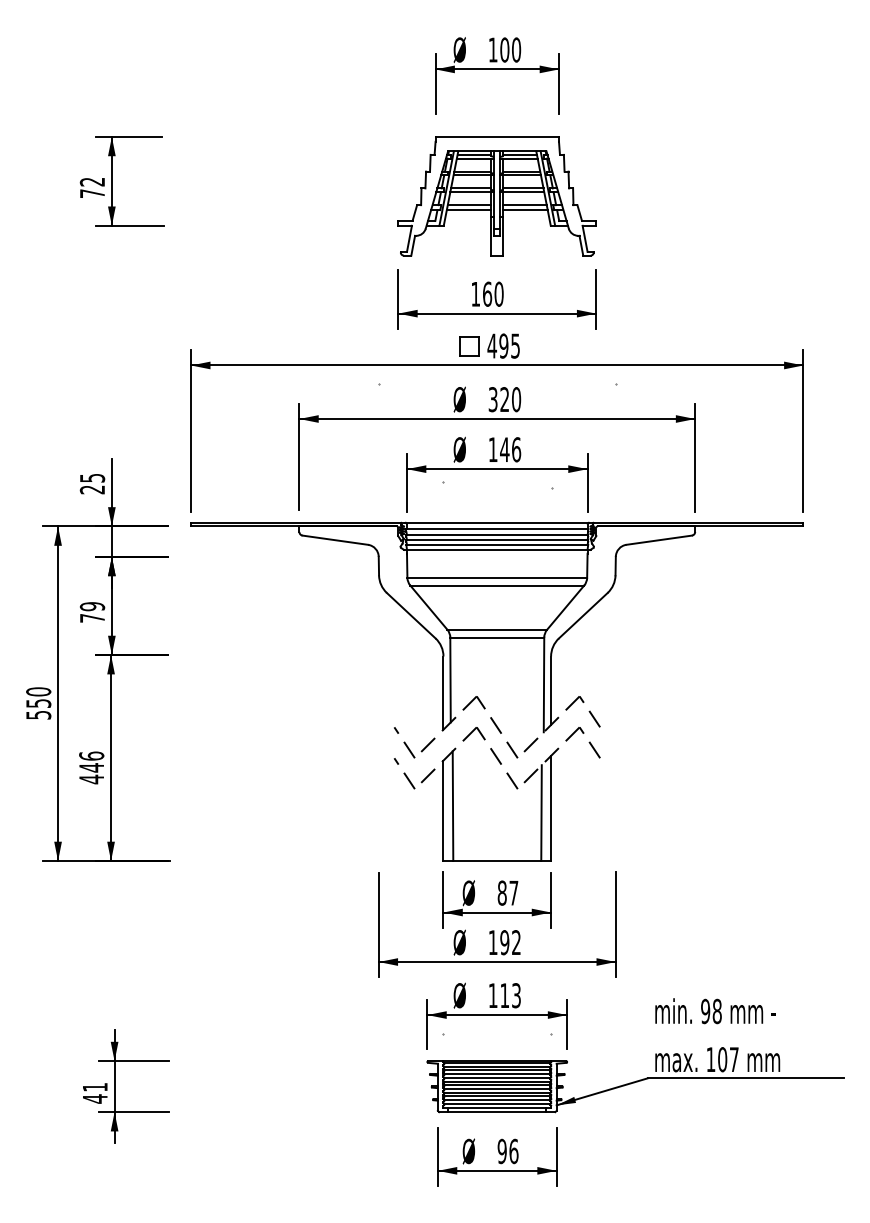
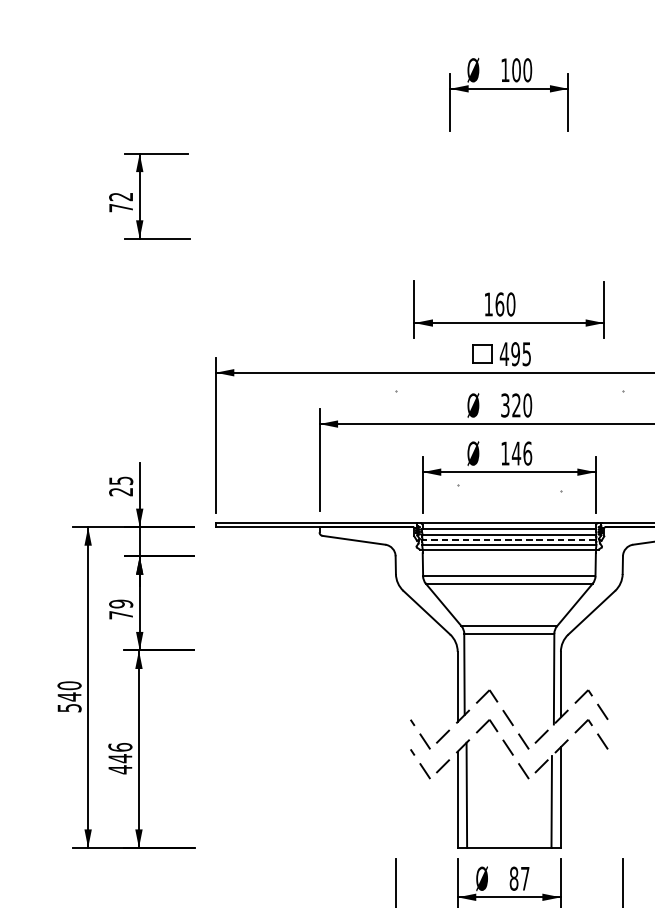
part: (496, 196) -> (508, 210), removed
line: (496, 539) -> (508, 539), solid -> dashed
text: (38, 703) -> (69, 696), 550 -> 540

